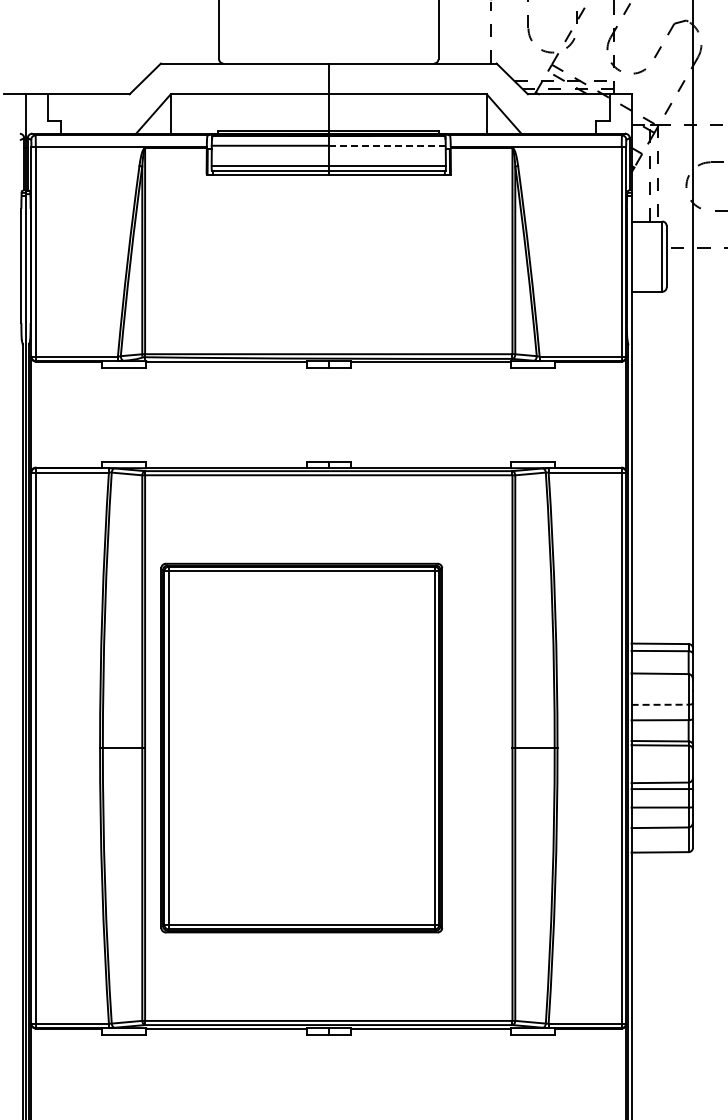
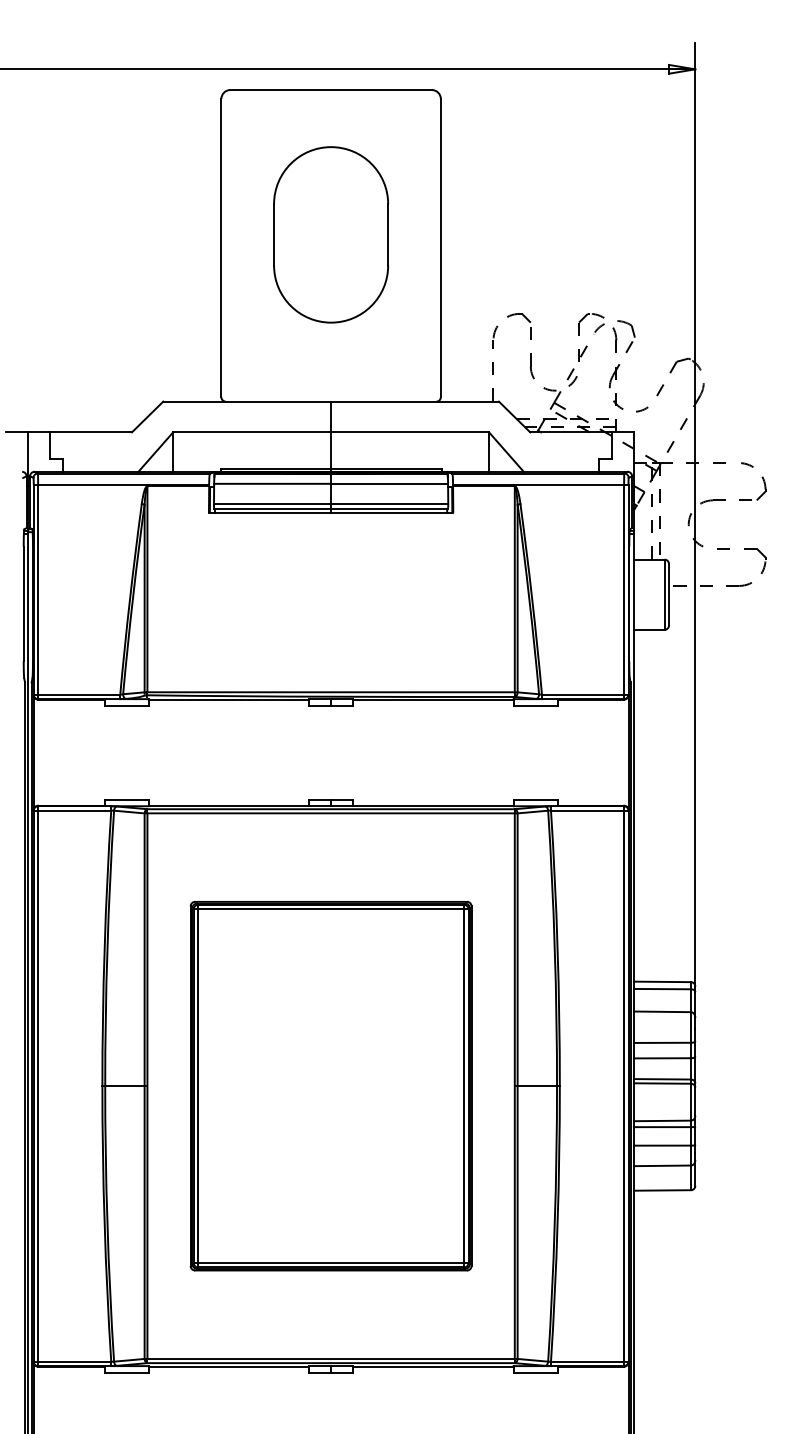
line: (387, 145) -> (389, 483), dashed -> solid
line: (660, 704) -> (662, 1042), dashed -> solid
part: (301, 748) -> (330, 1086), moved

